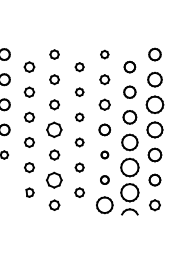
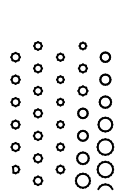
part: (54, 129) -> (37, 112), size x0.62
part: (104, 154) -> (82, 135), size x1.67
part: (54, 179) -> (37, 157), size x0.62
part: (104, 179) -> (82, 157), size x1.67

